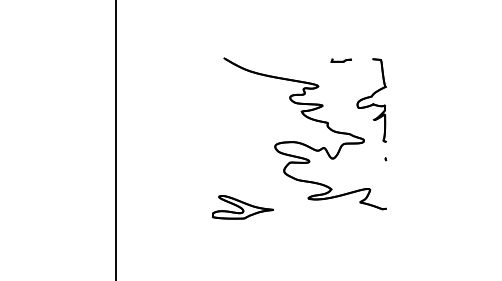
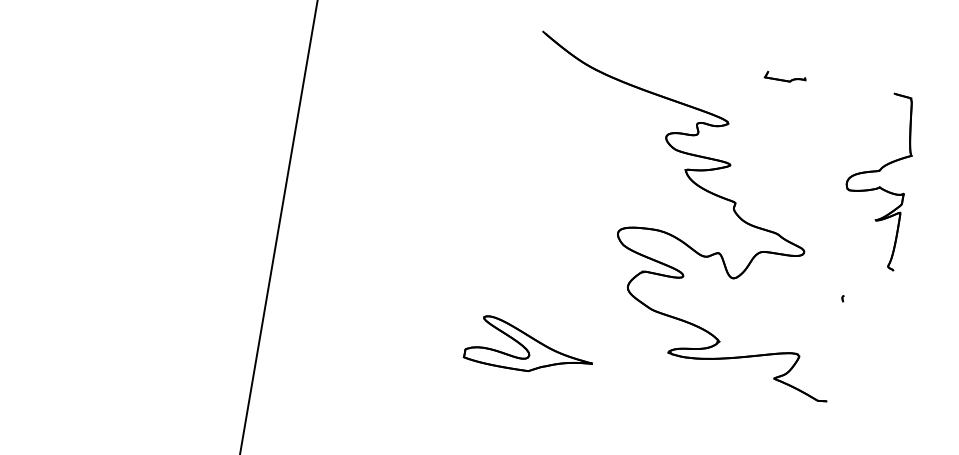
part: (371, 100) -> (877, 179), moved

